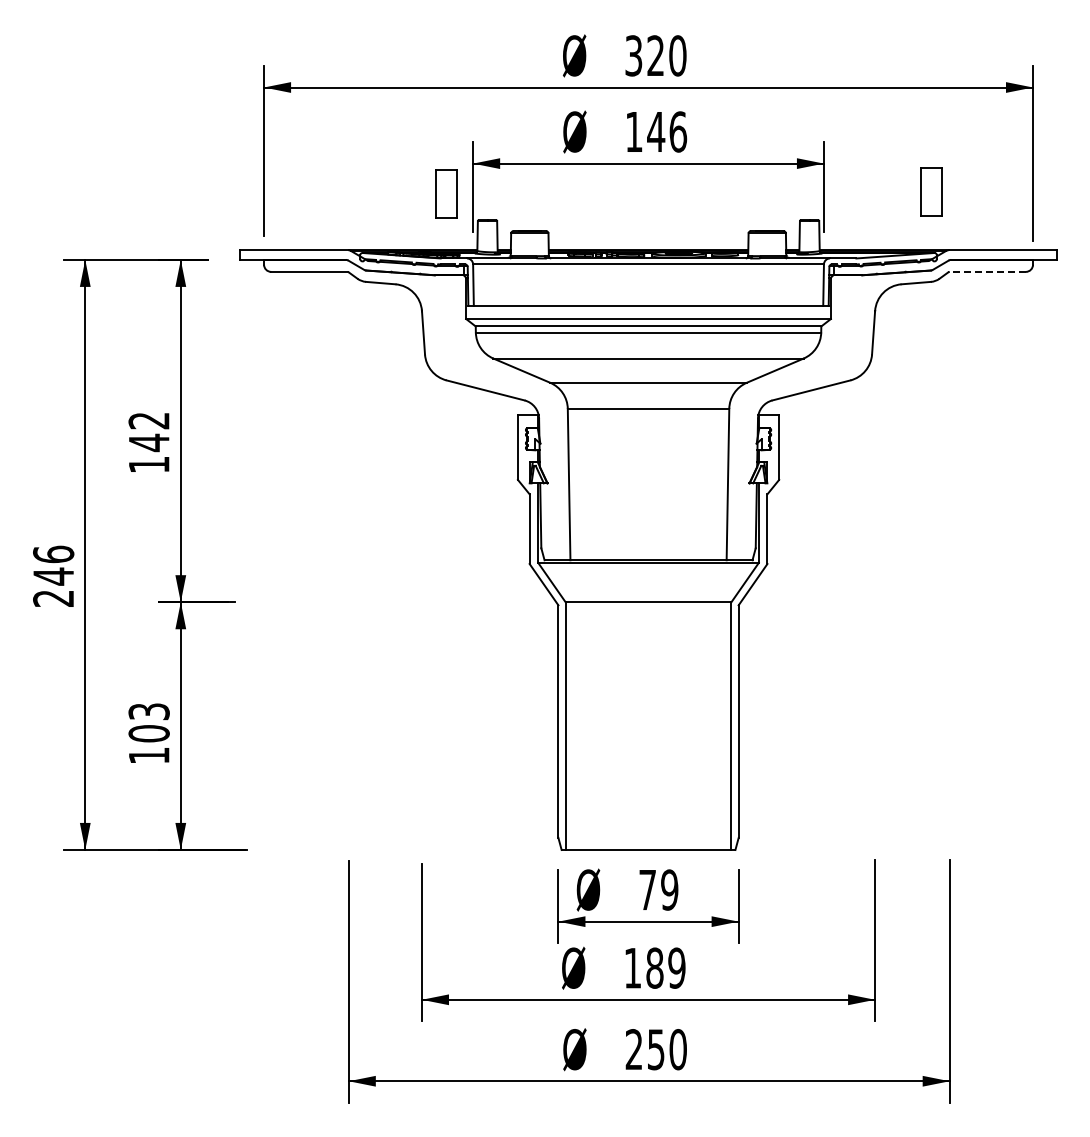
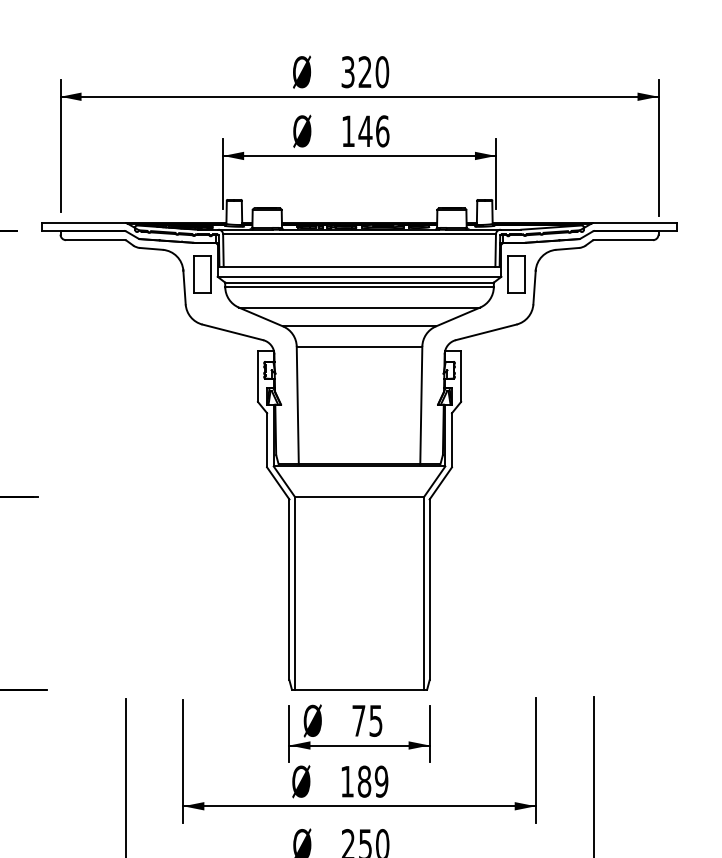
part: (931, 191) -> (516, 274), moved
part: (446, 193) -> (202, 274), moved
line: (987, 271) -> (623, 239), dashed -> solid
text: (669, 889) -> (375, 720), 79 -> 75

